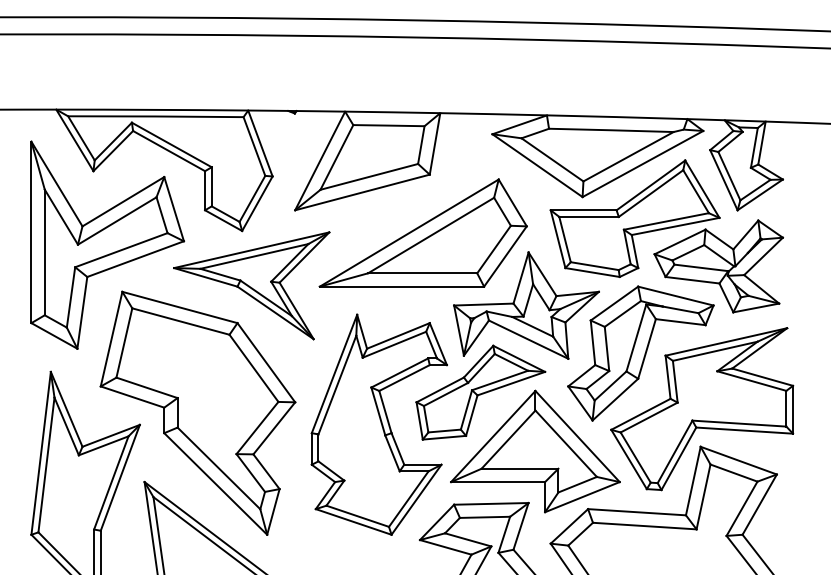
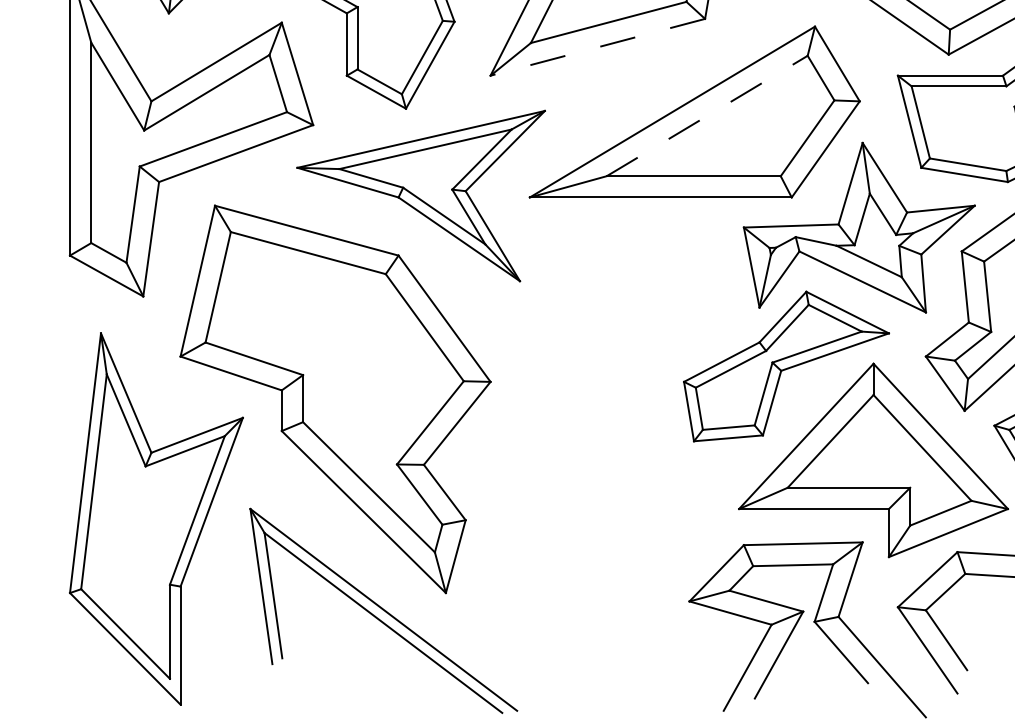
line: (362, 192) -> (597, 47), solid -> dashed
line: (431, 235) -> (707, 115), solid -> dashed
part: (378, 424) -> (623, 417), removed

